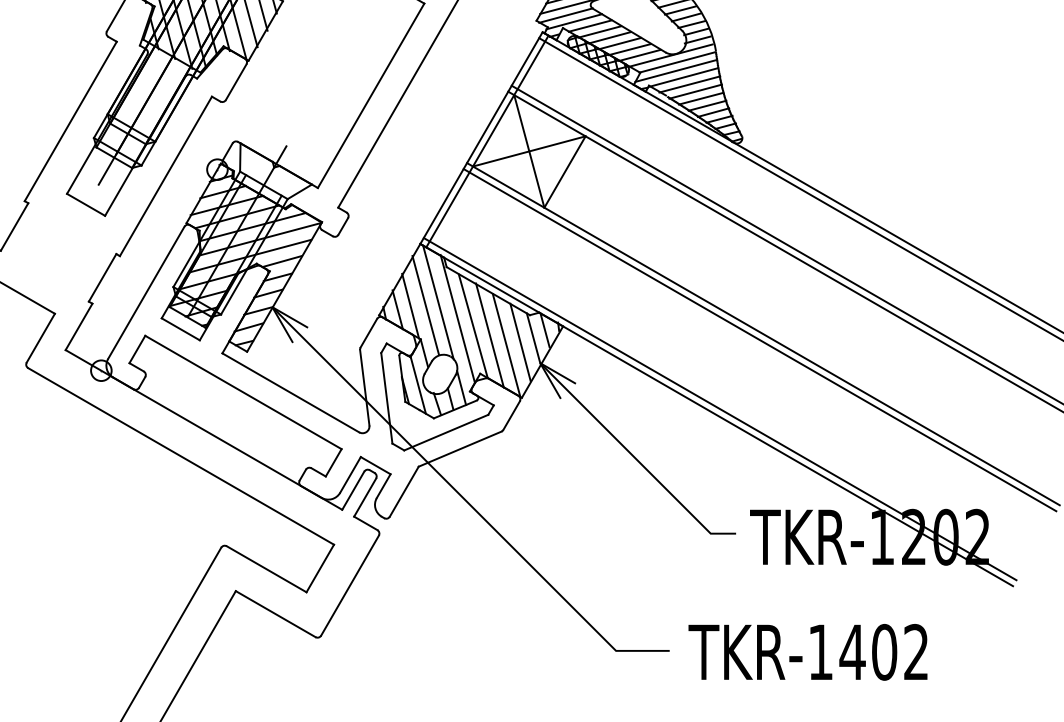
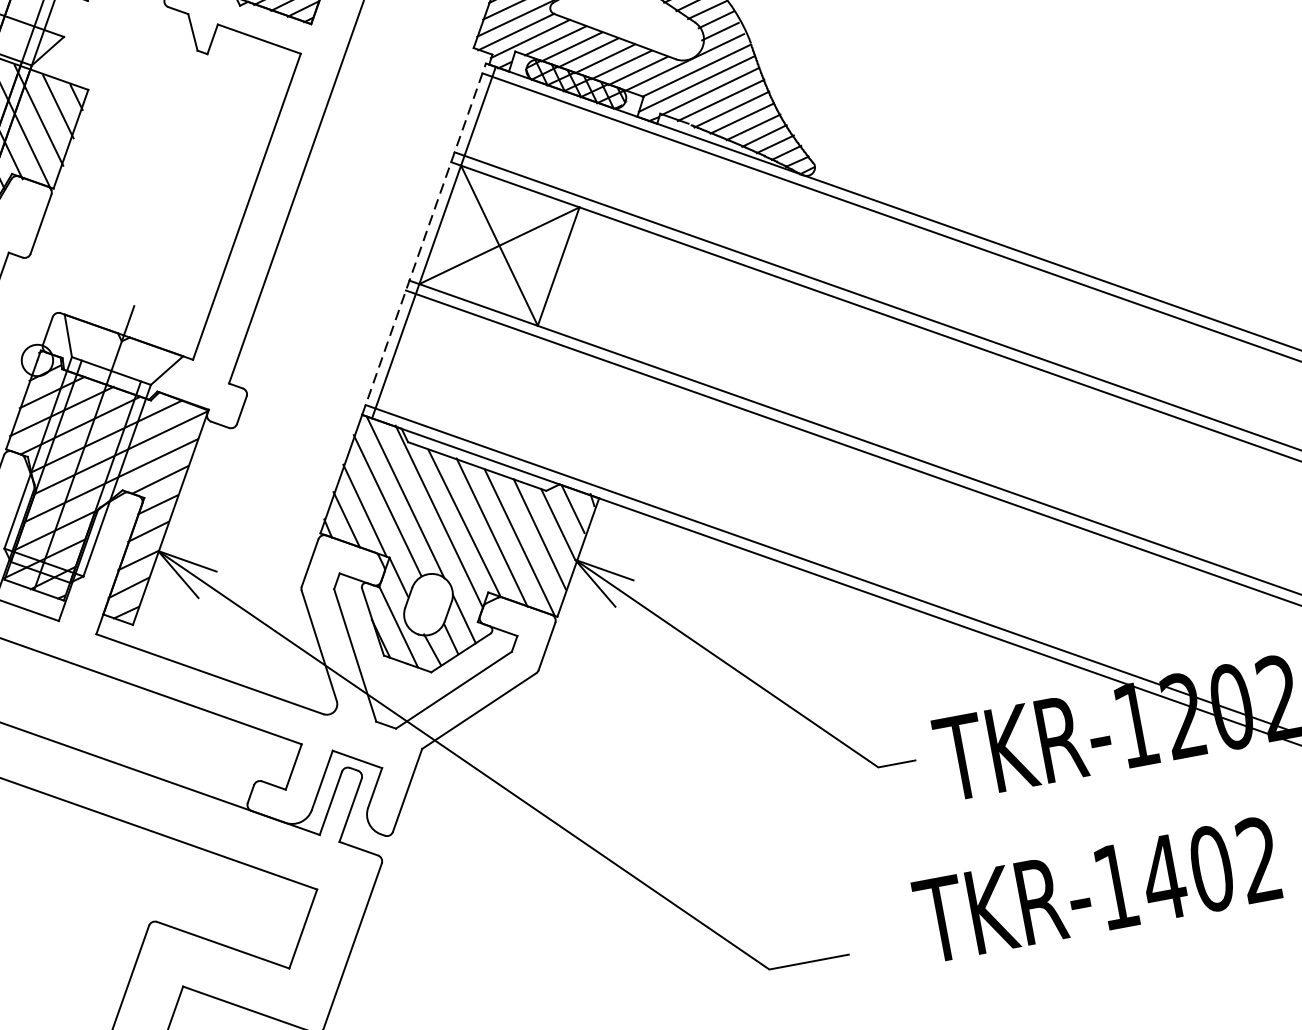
line: (481, 137) -> (423, 238), solid -> dashed
text: (807, 652) -> (1096, 890), moved

